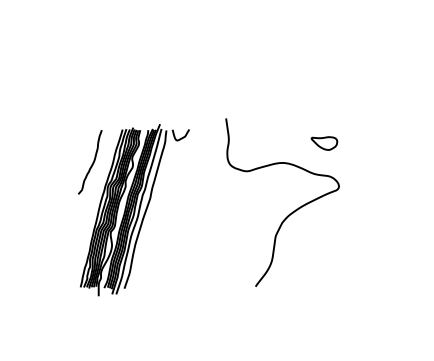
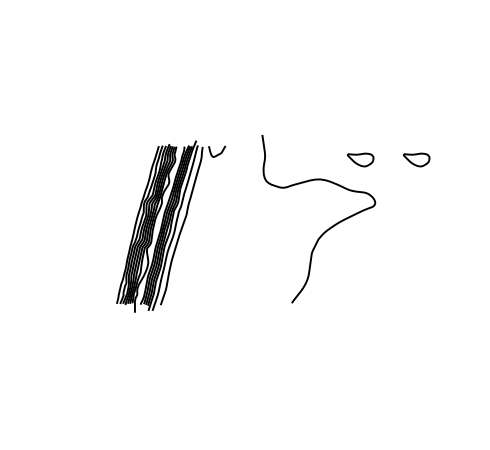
part: (380, 143) -> (416, 159), added
curve: (92, 163) -> (128, 179), removed

